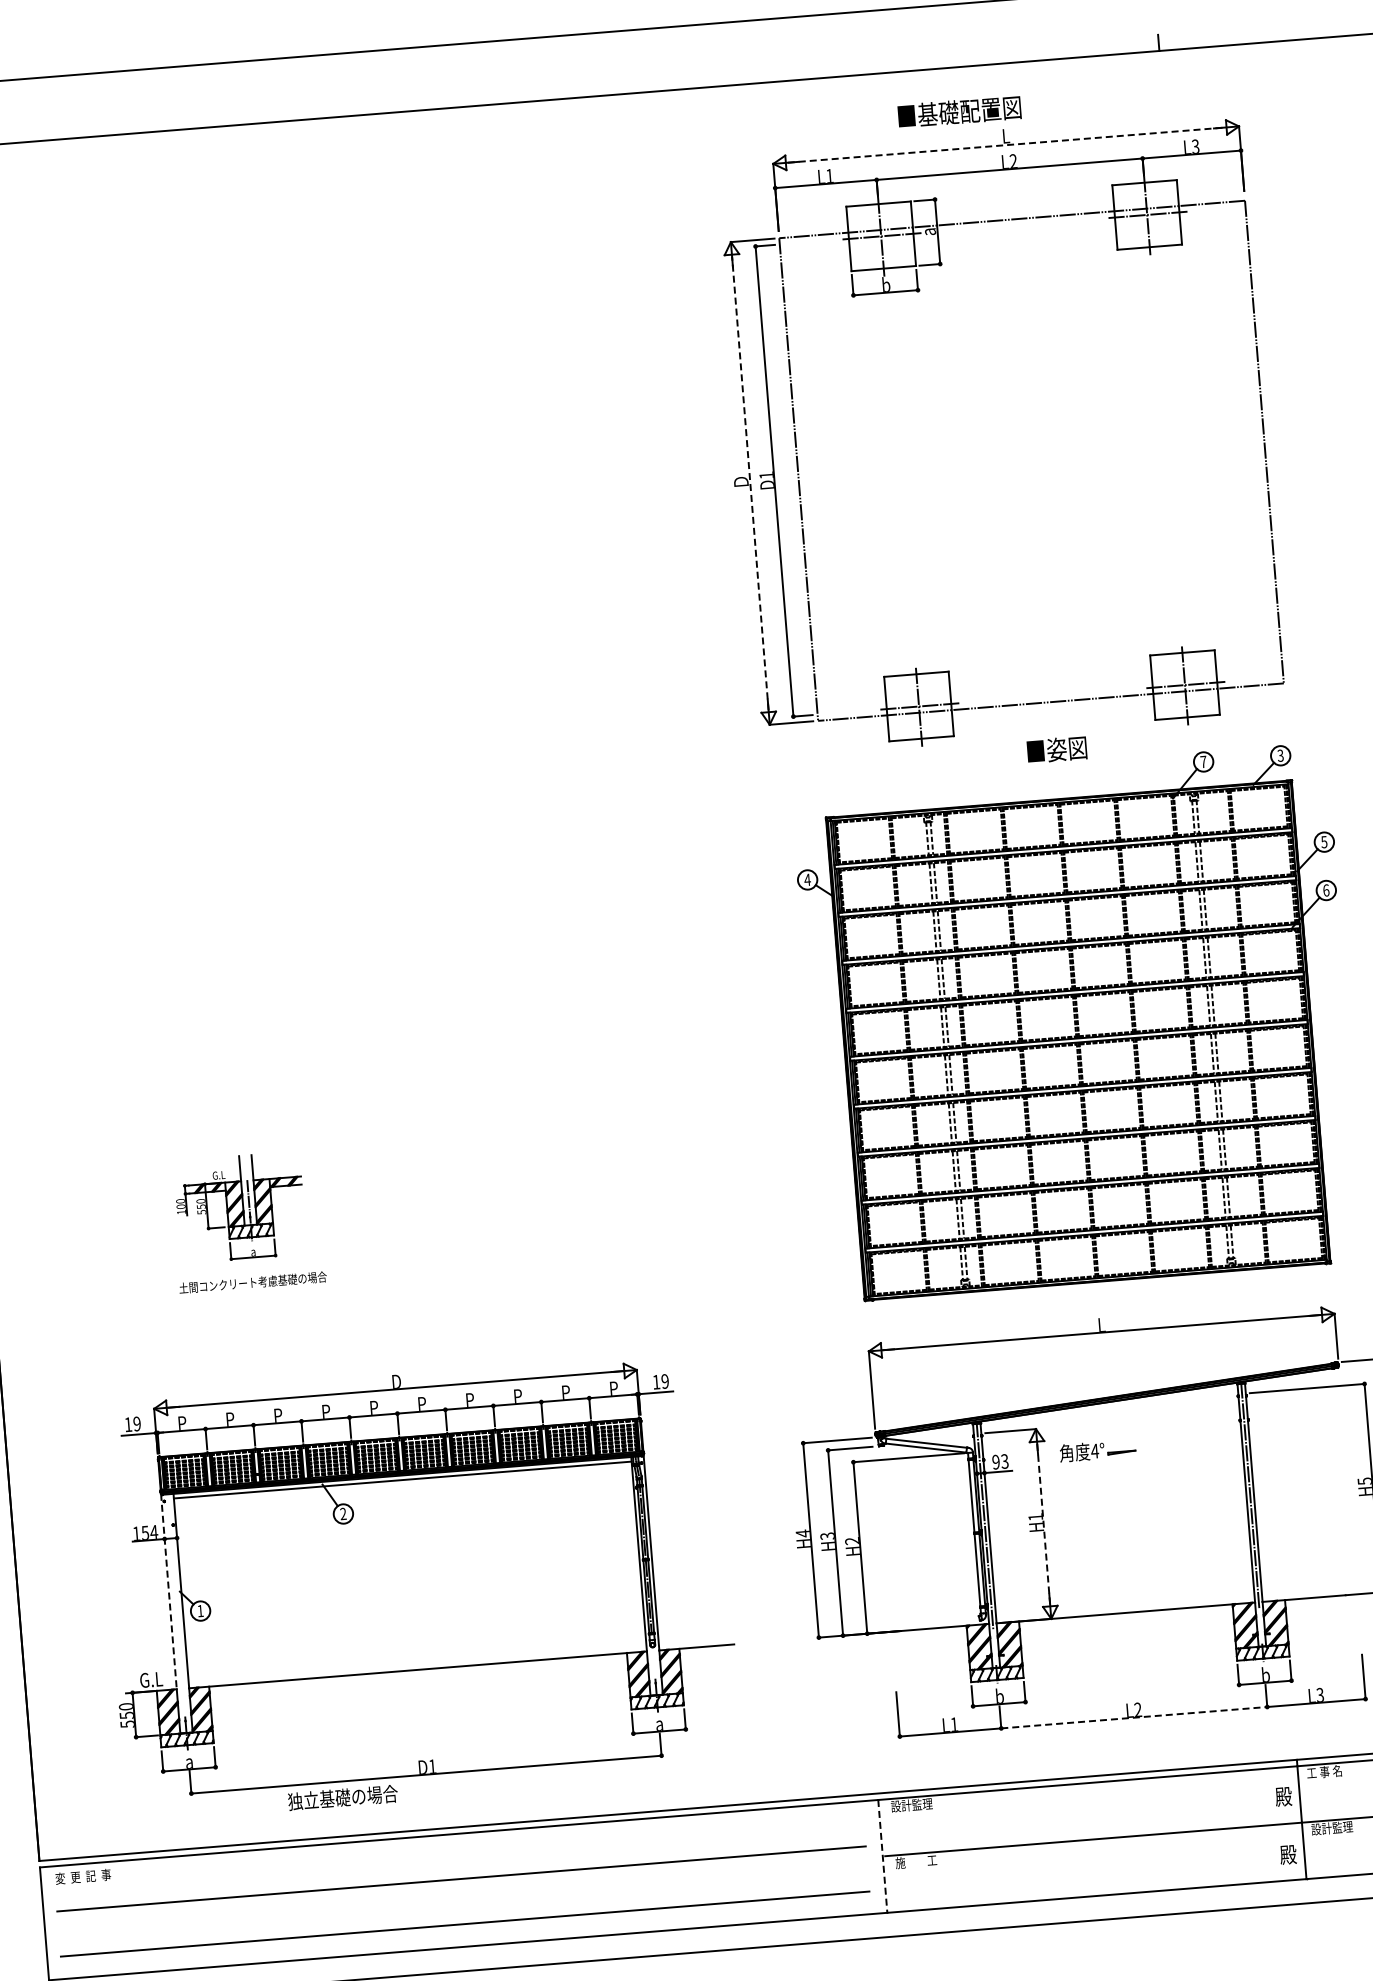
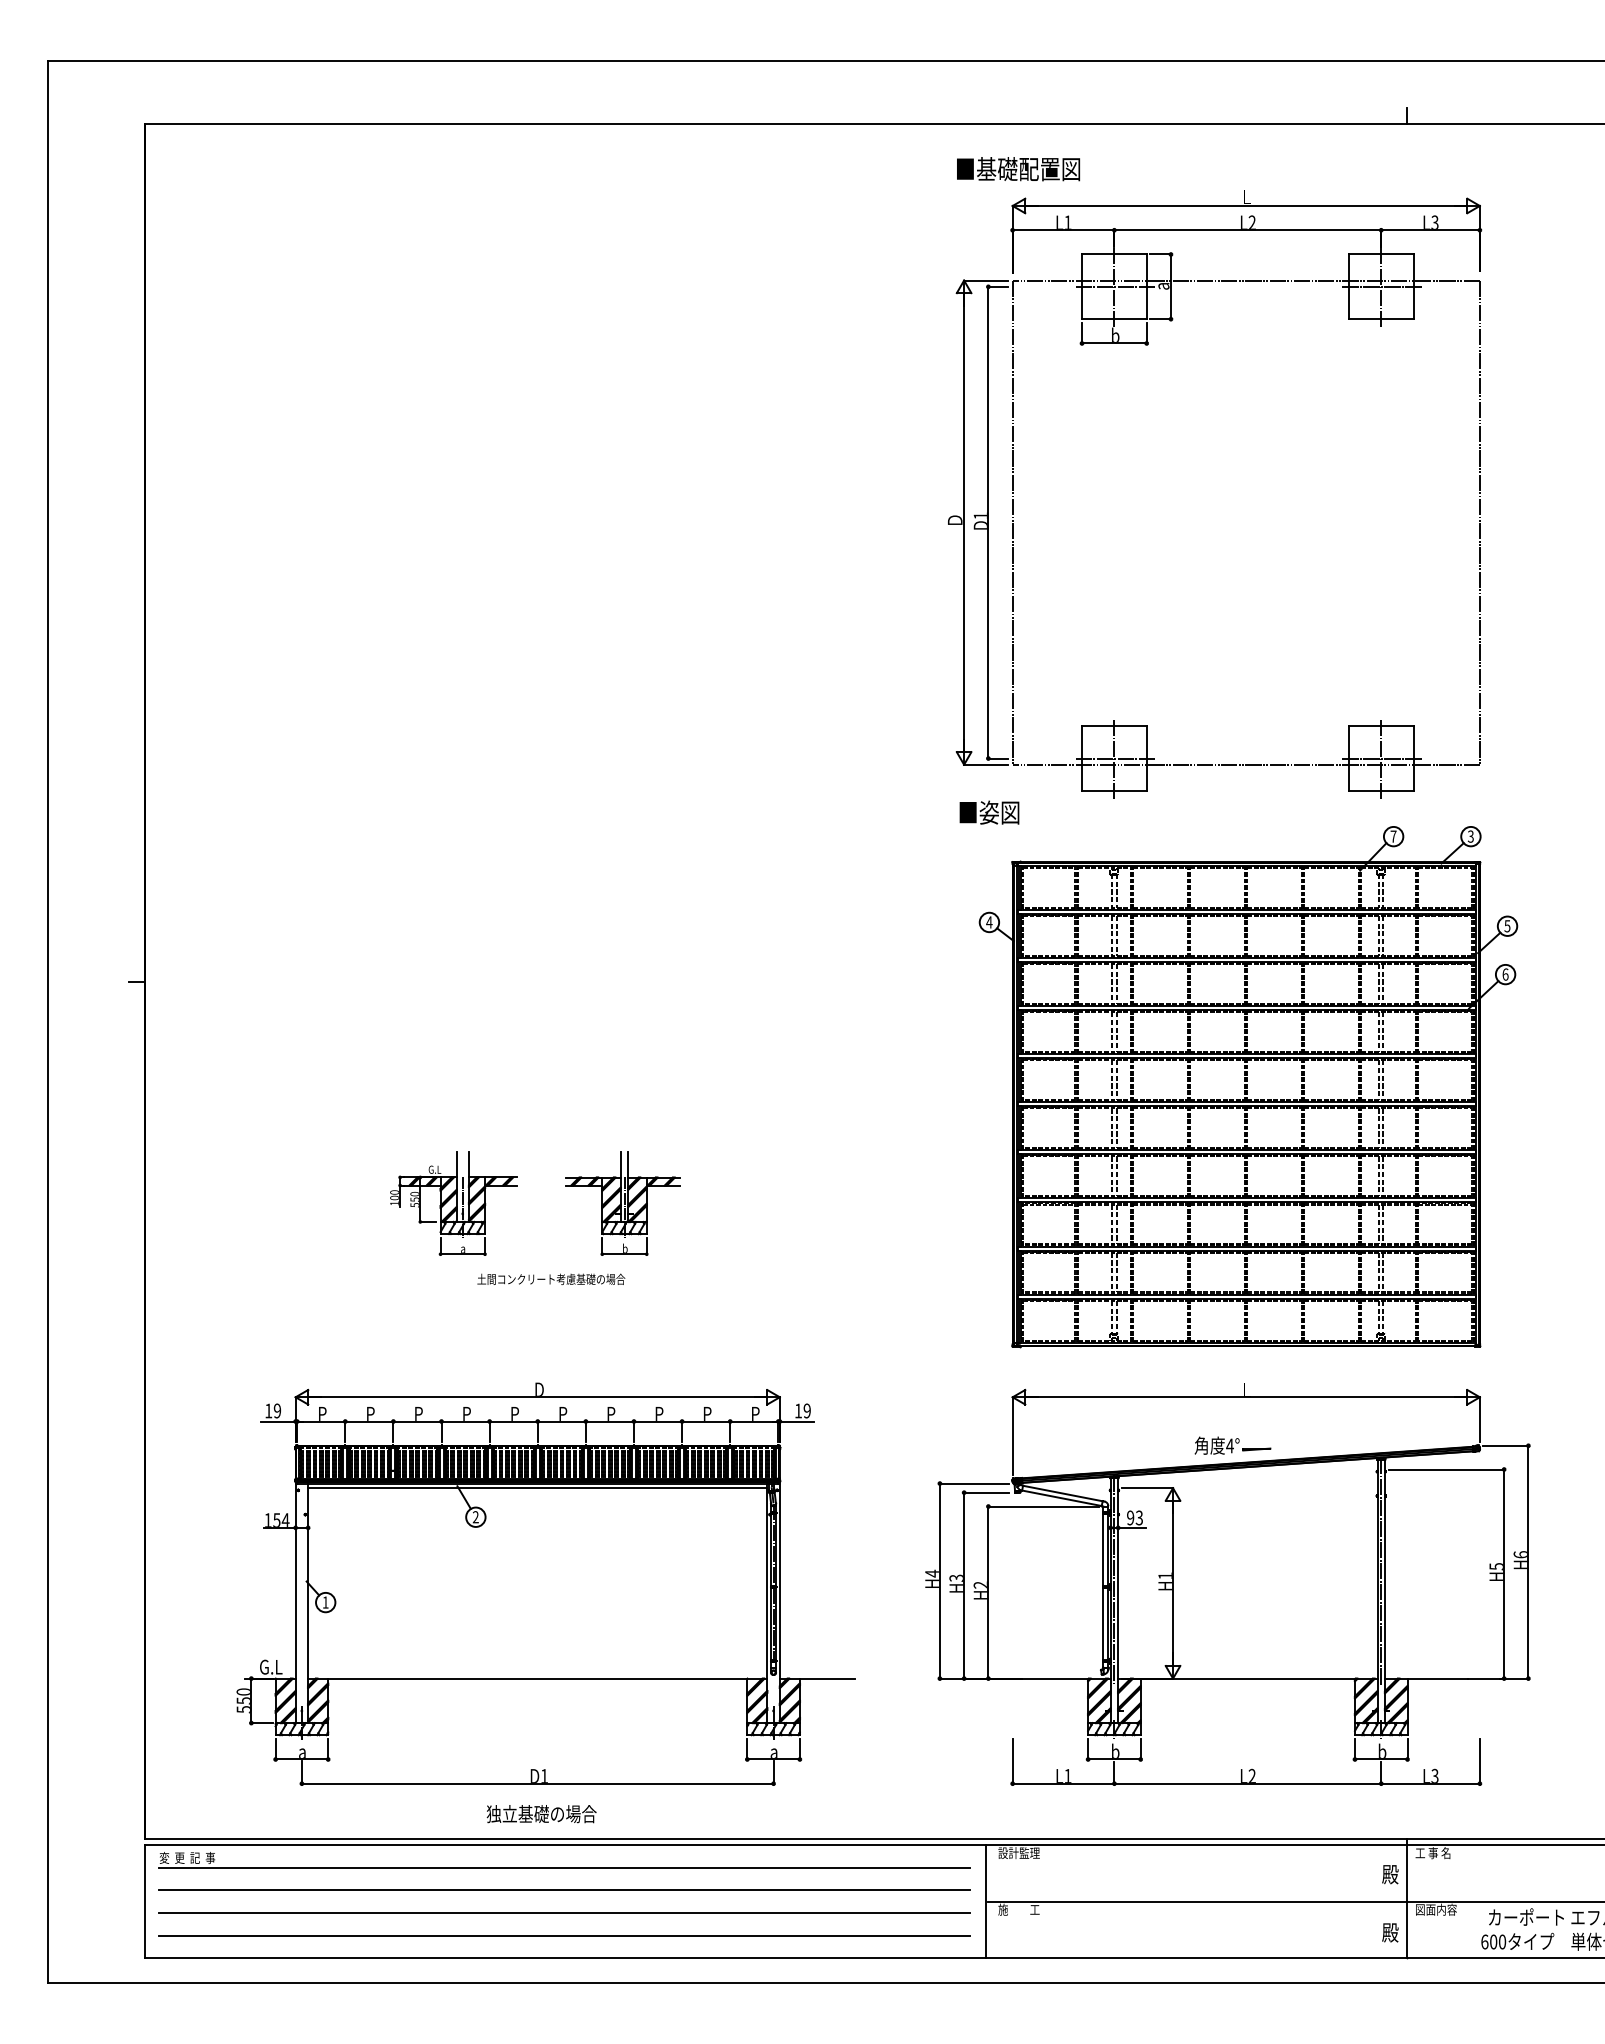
text: (959, 112) -> (1018, 169), moved
line: (1006, 144) -> (1246, 205), dashed -> solid
line: (750, 483) -> (964, 522), dashed -> solid
text: (1057, 749) -> (989, 812), moved
part: (464, 1189) -> (622, 1203), added
part: (240, 1207) -> (453, 1203), moved
text: (253, 1281) -> (551, 1278), moved
part: (1097, 1450) -> (1232, 1445), moved
line: (1044, 1524) -> (1173, 1583), dashed -> solid
line: (168, 1592) -> (295, 1581), dashed -> solid
line: (1134, 1717) -> (1248, 1783), dashed -> solid
text: (342, 1798) -> (541, 1814), moved
text: (1331, 1828) -> (1435, 1909), 設計監理 -> 図面内容
line: (458, 1856) -> (563, 1867), added
line: (883, 1856) -> (986, 1901), dashed -> solid
line: (462, 1901) -> (563, 1913), added

